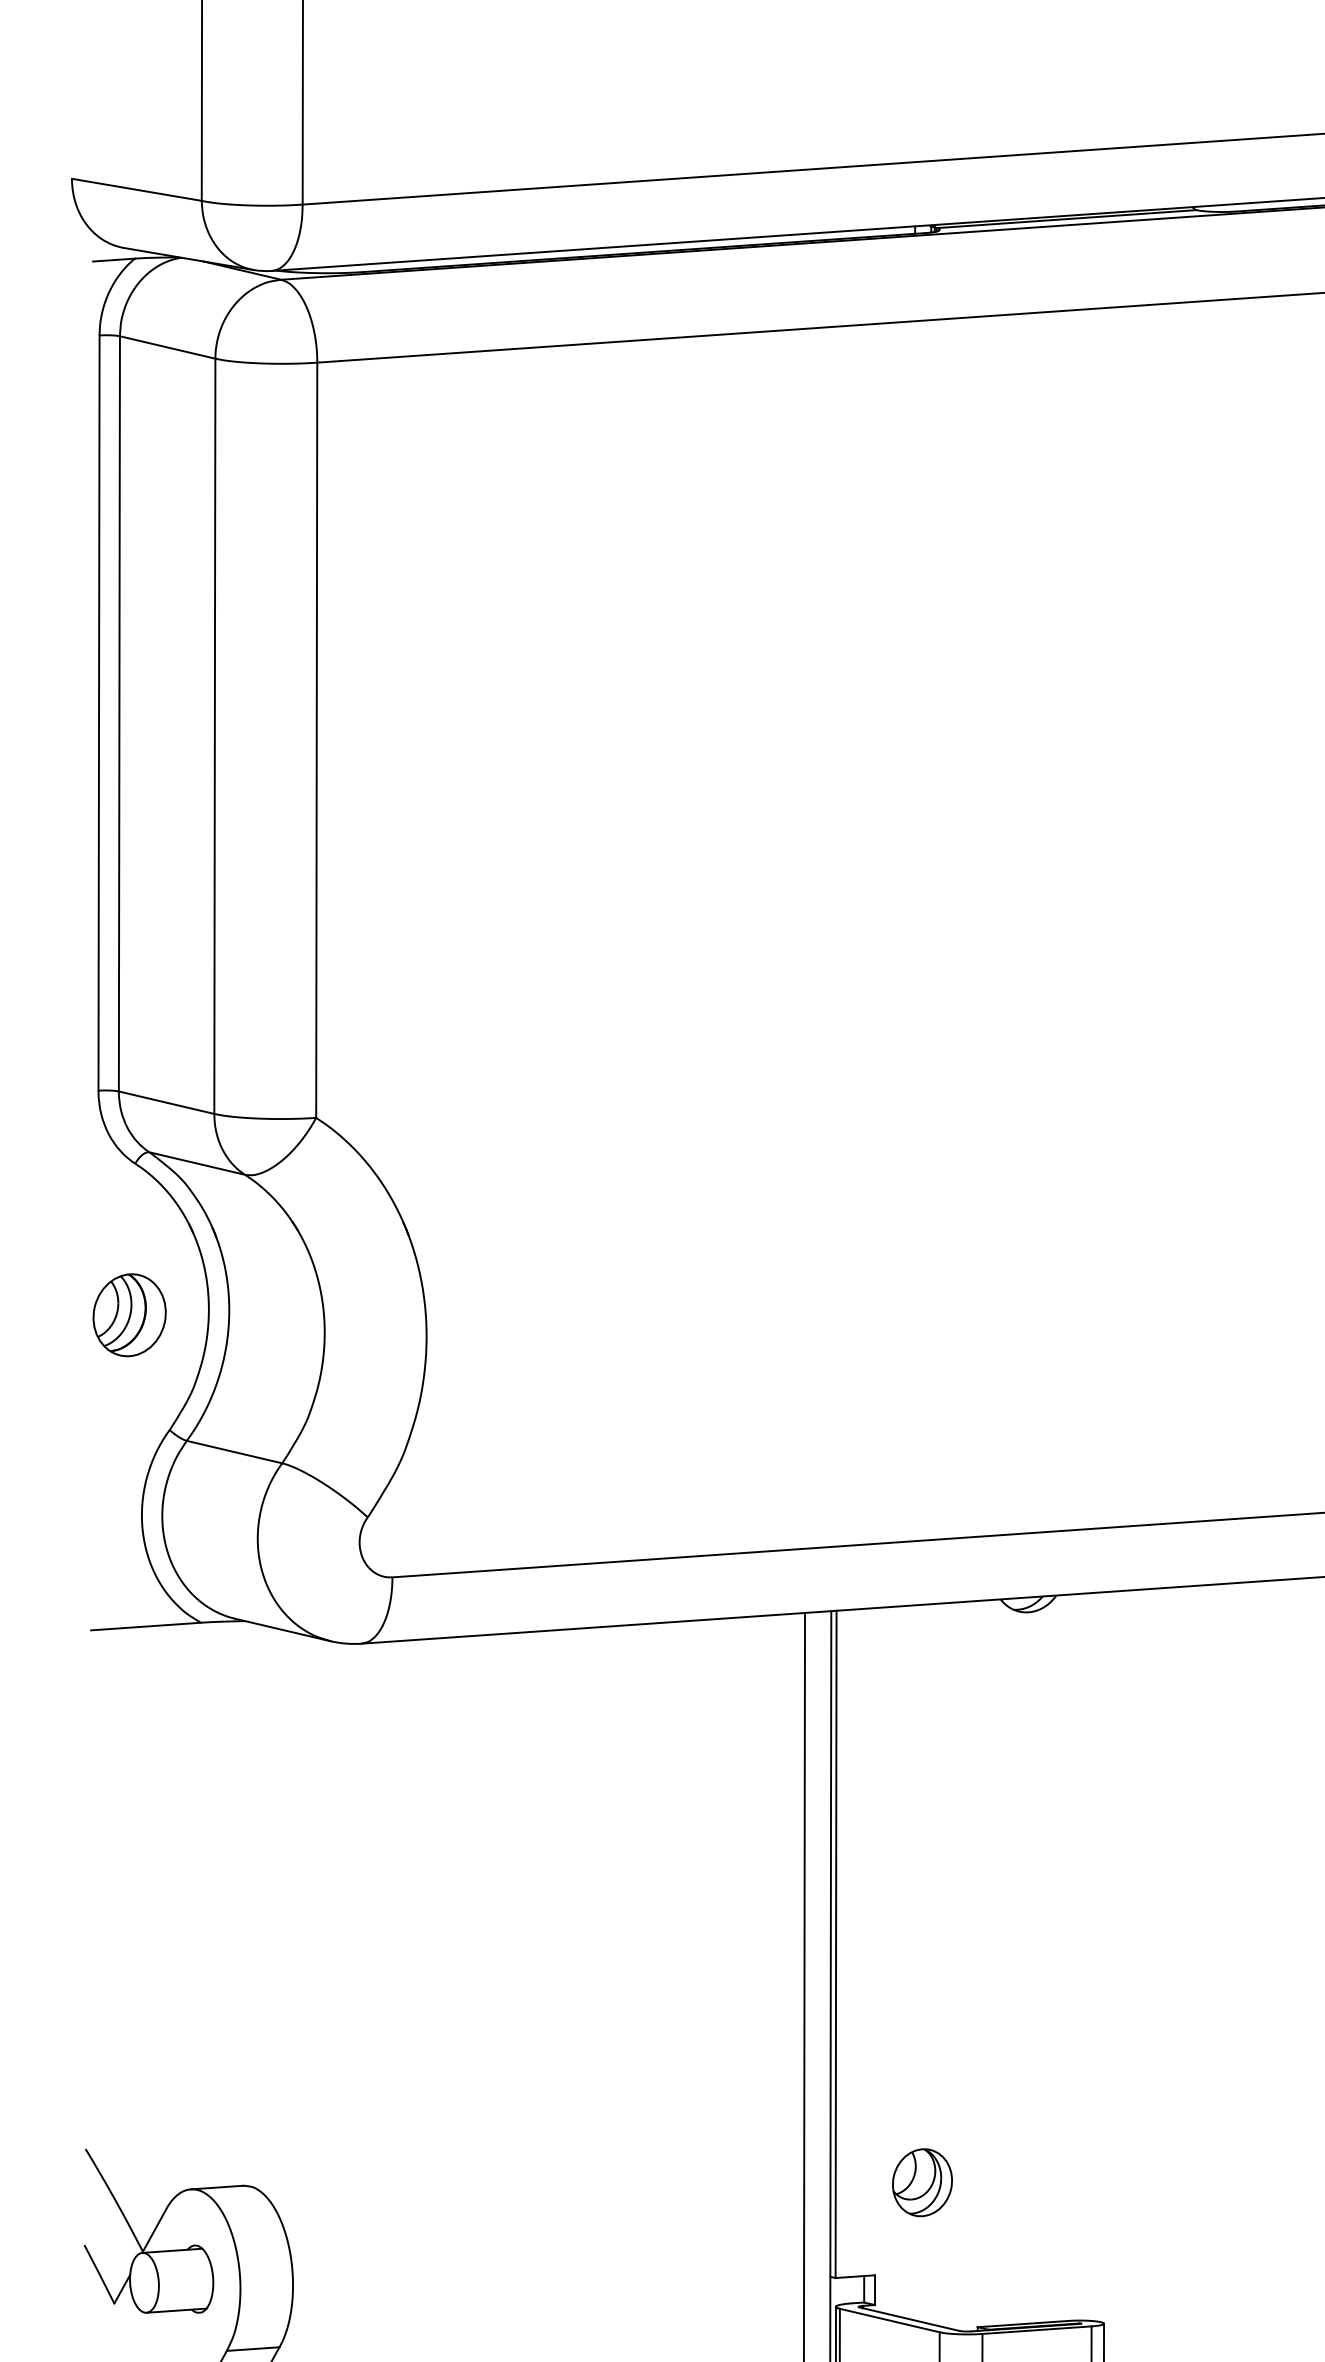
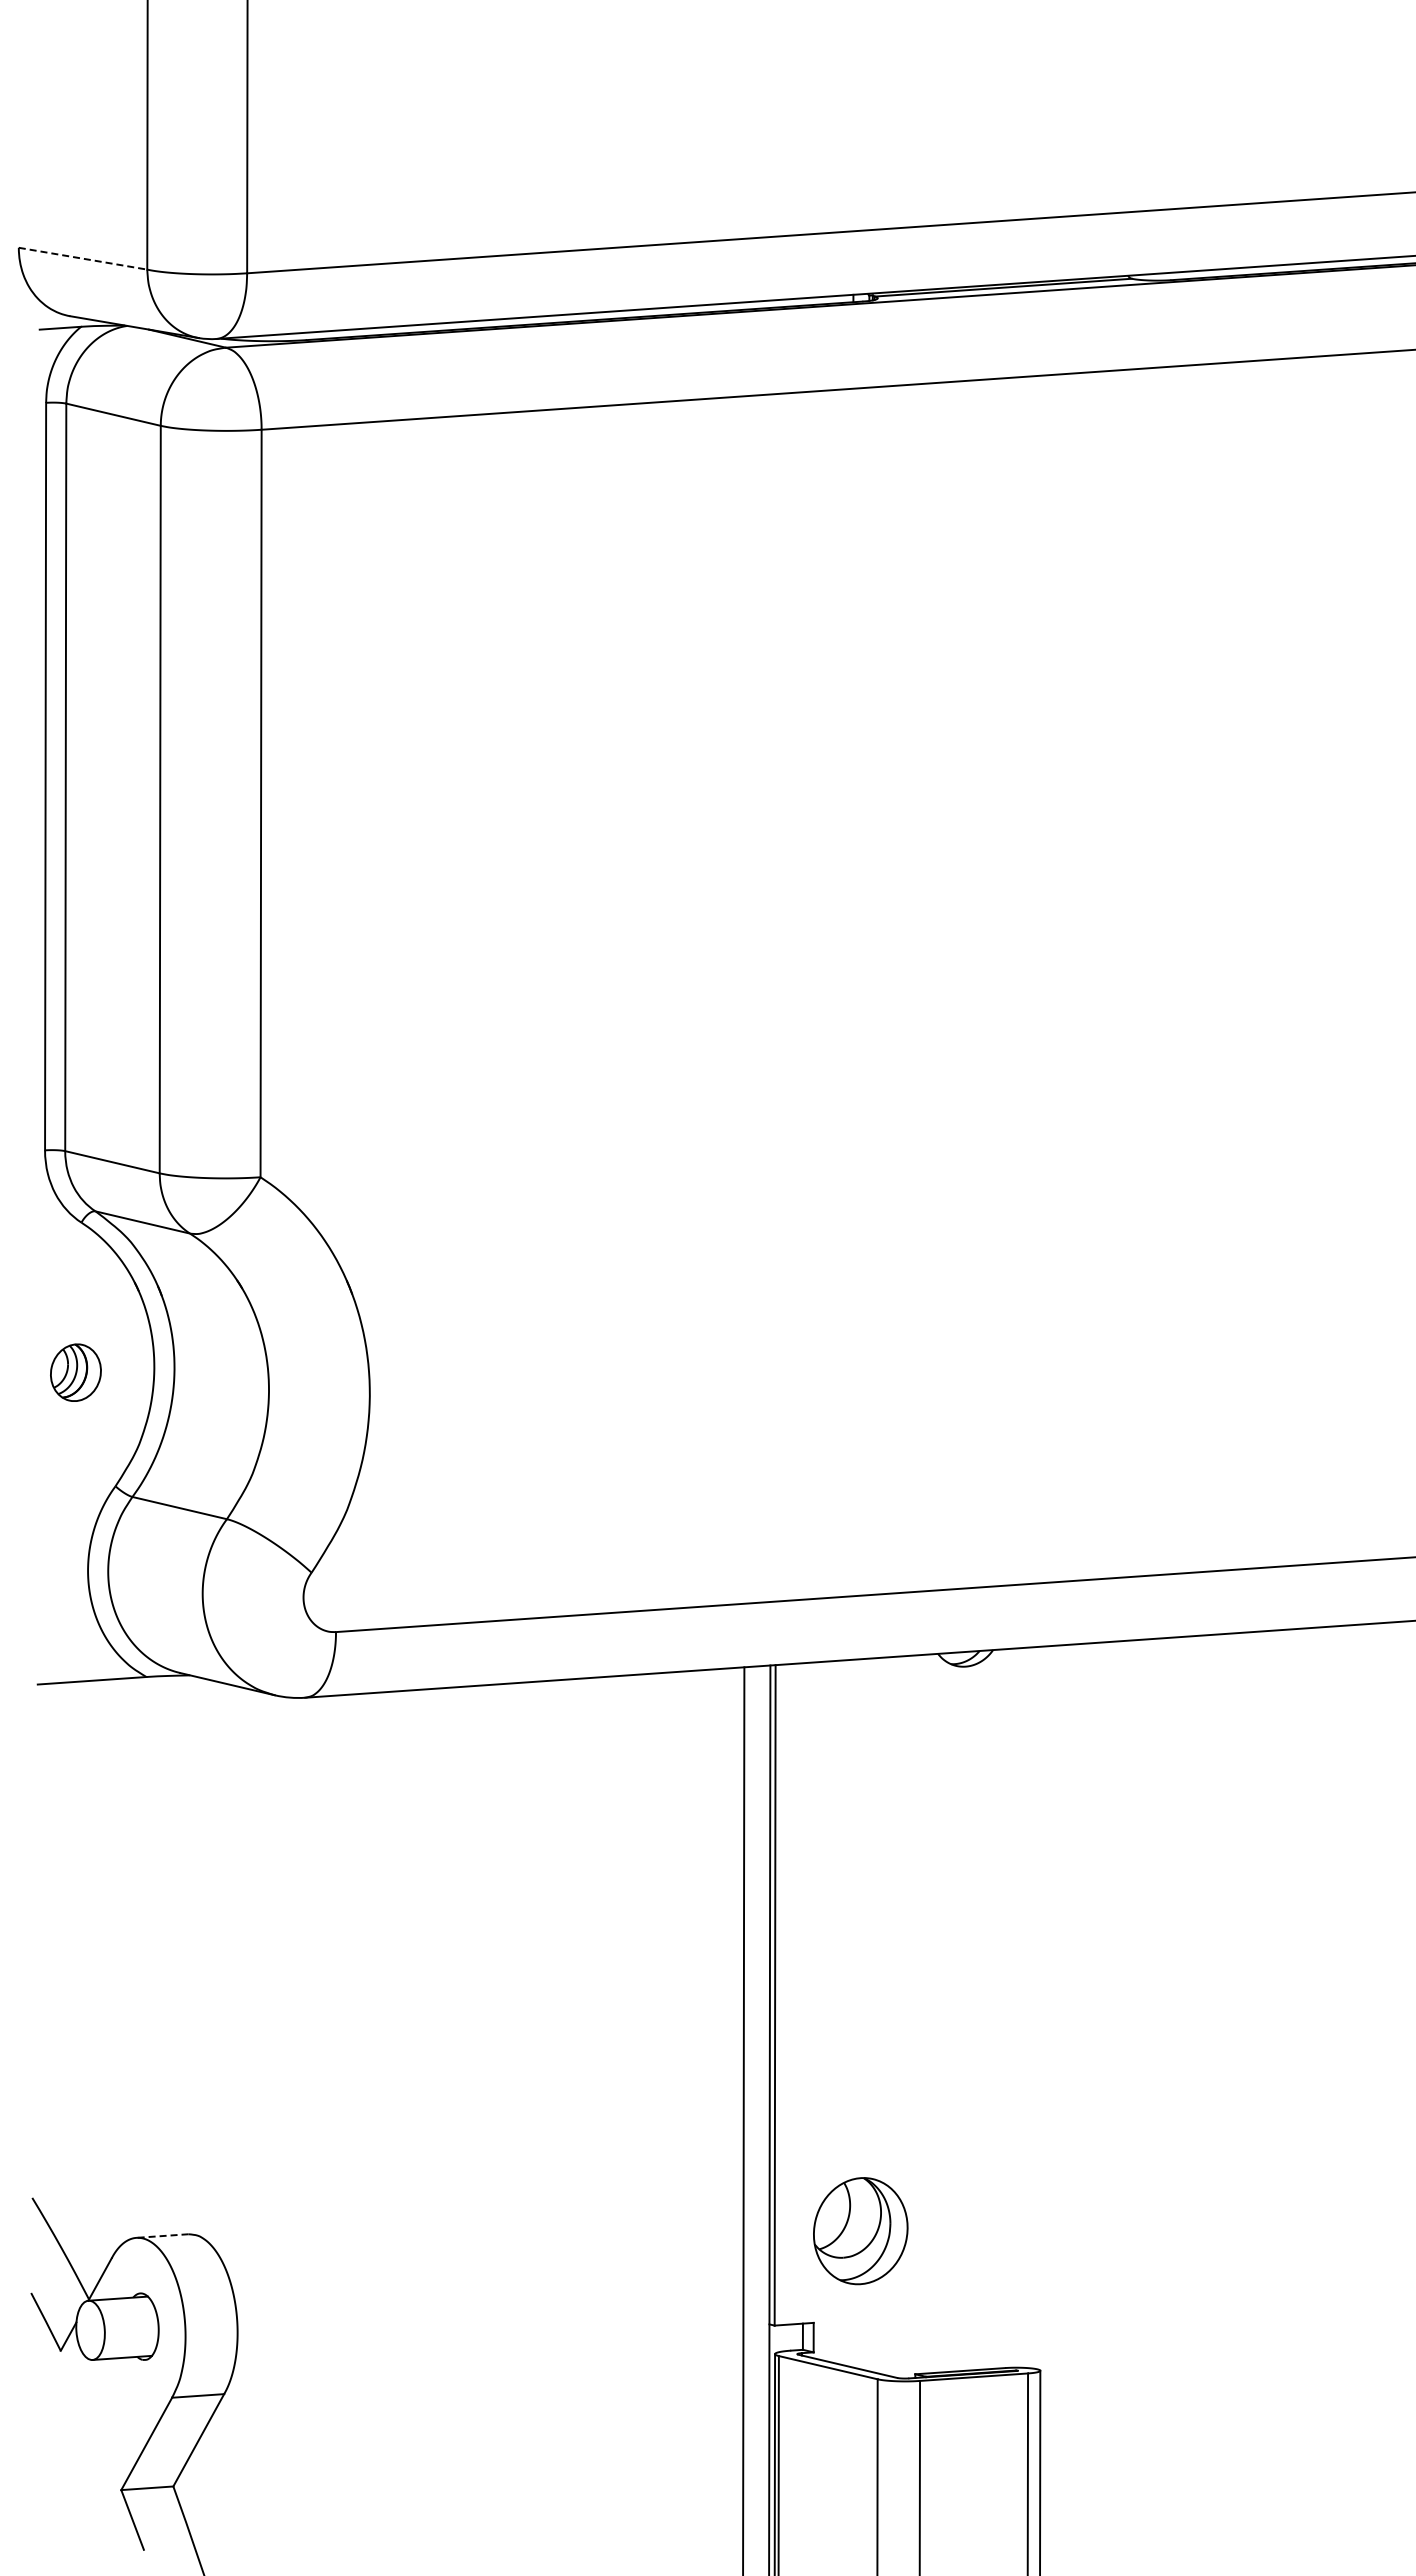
line: (137, 189) -> (83, 258), solid -> dashed
part: (129, 1315) -> (75, 1372), size x0.7
part: (922, 2182) -> (860, 2231), size x1.6
line: (217, 2188) -> (162, 2236), solid -> dashed

